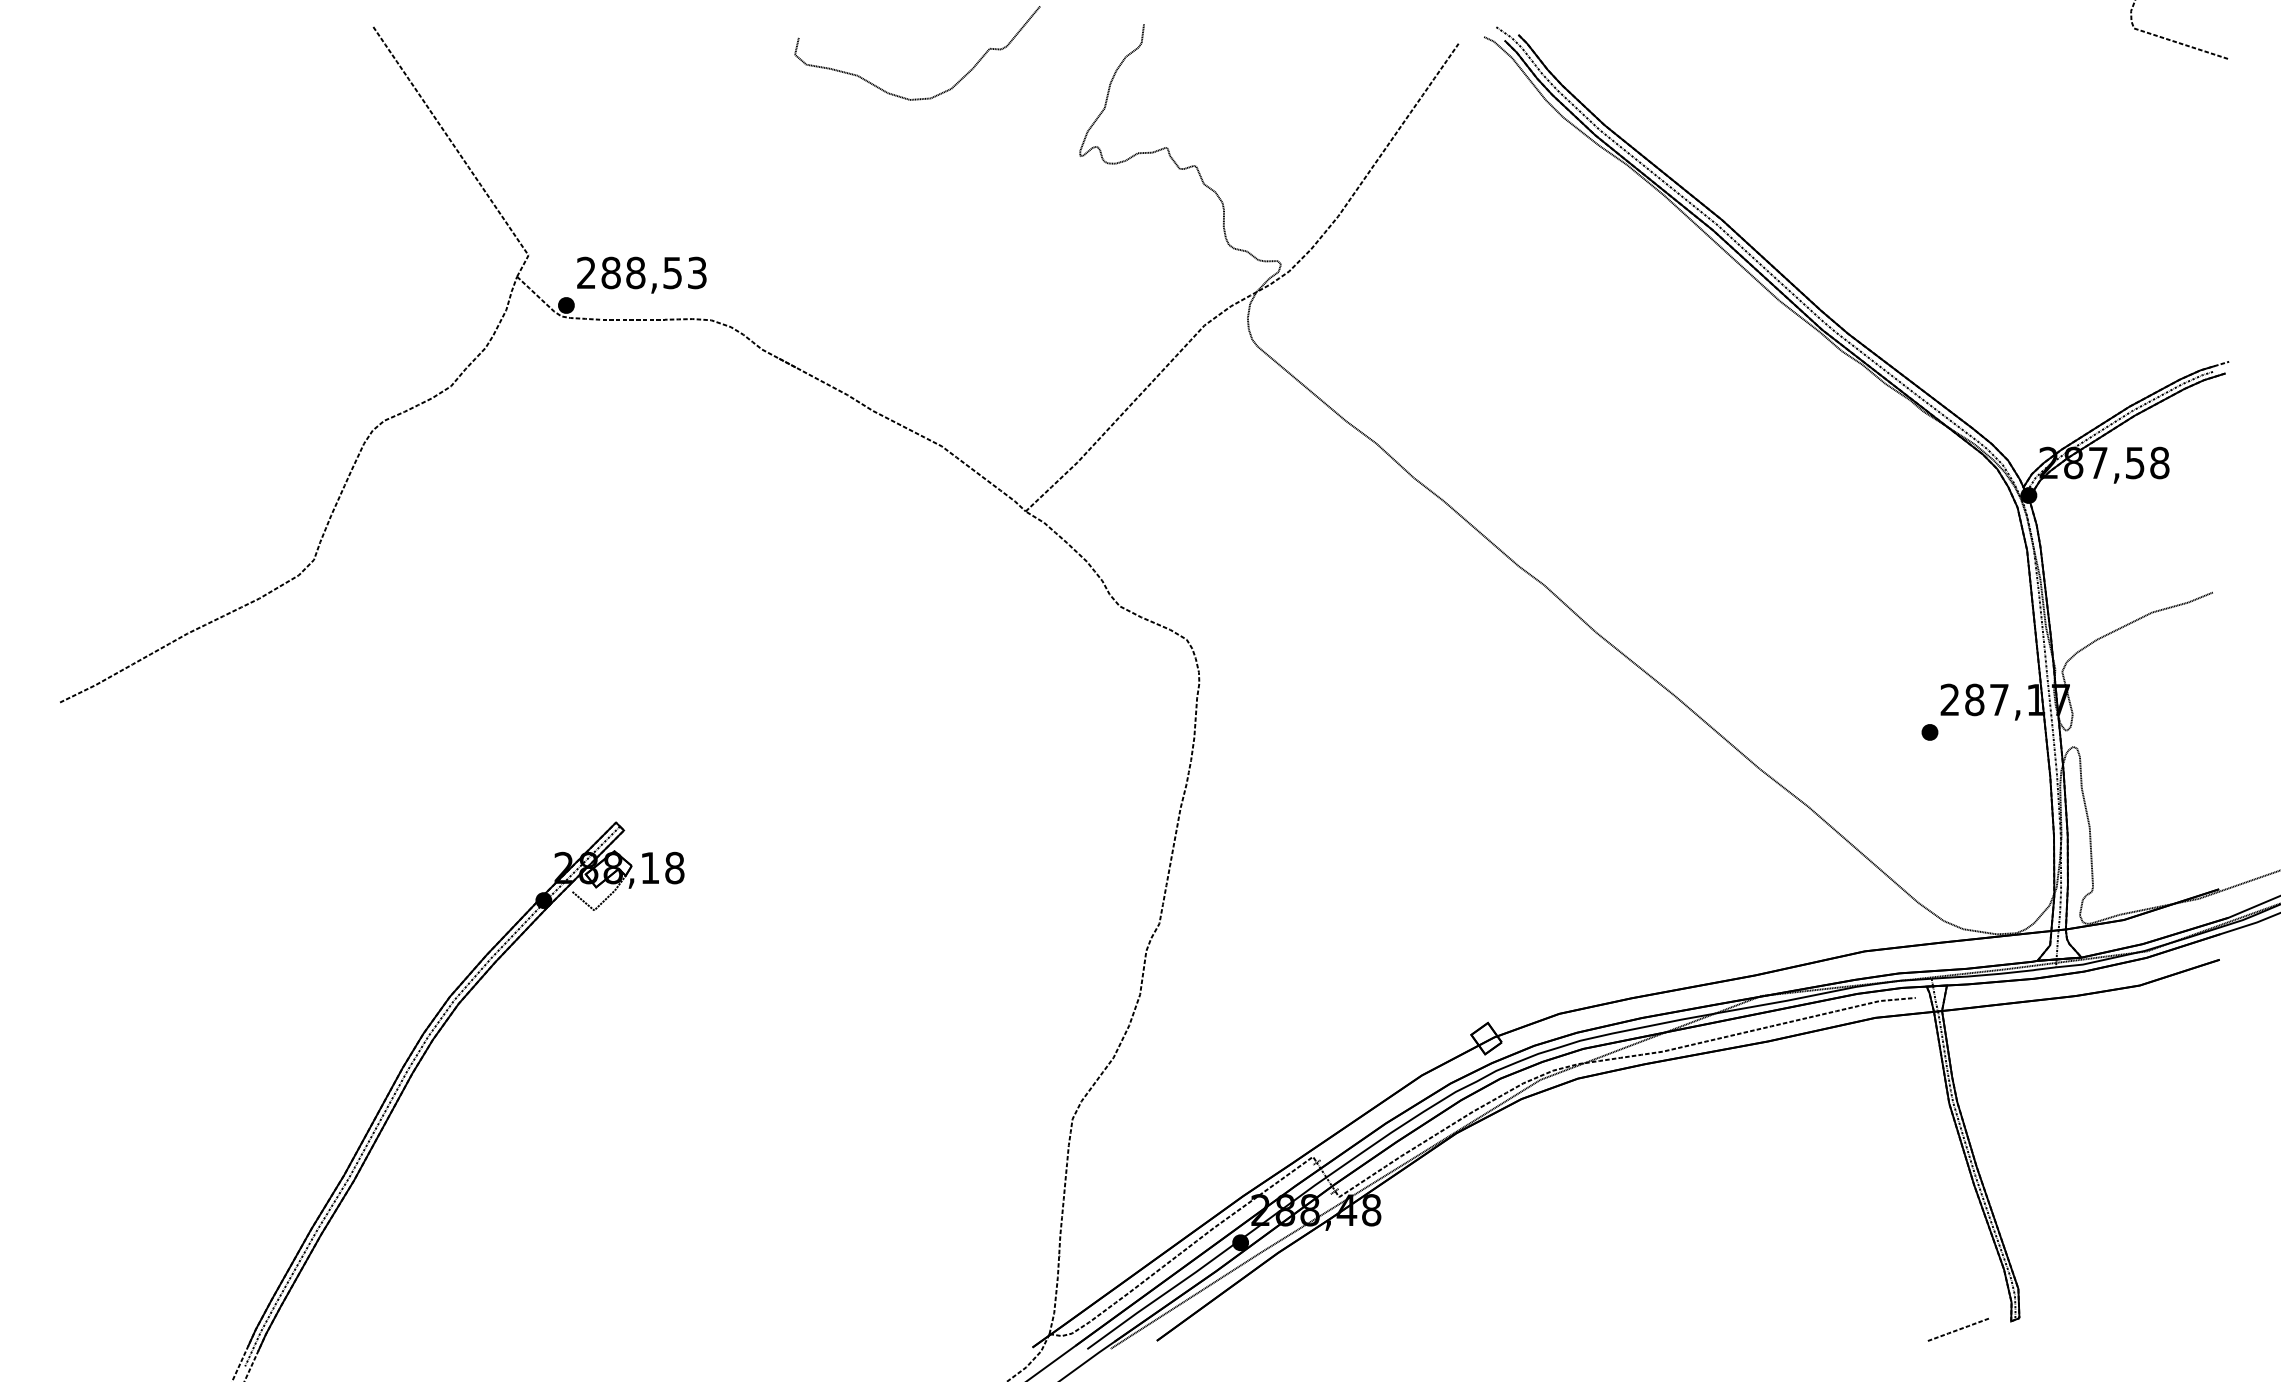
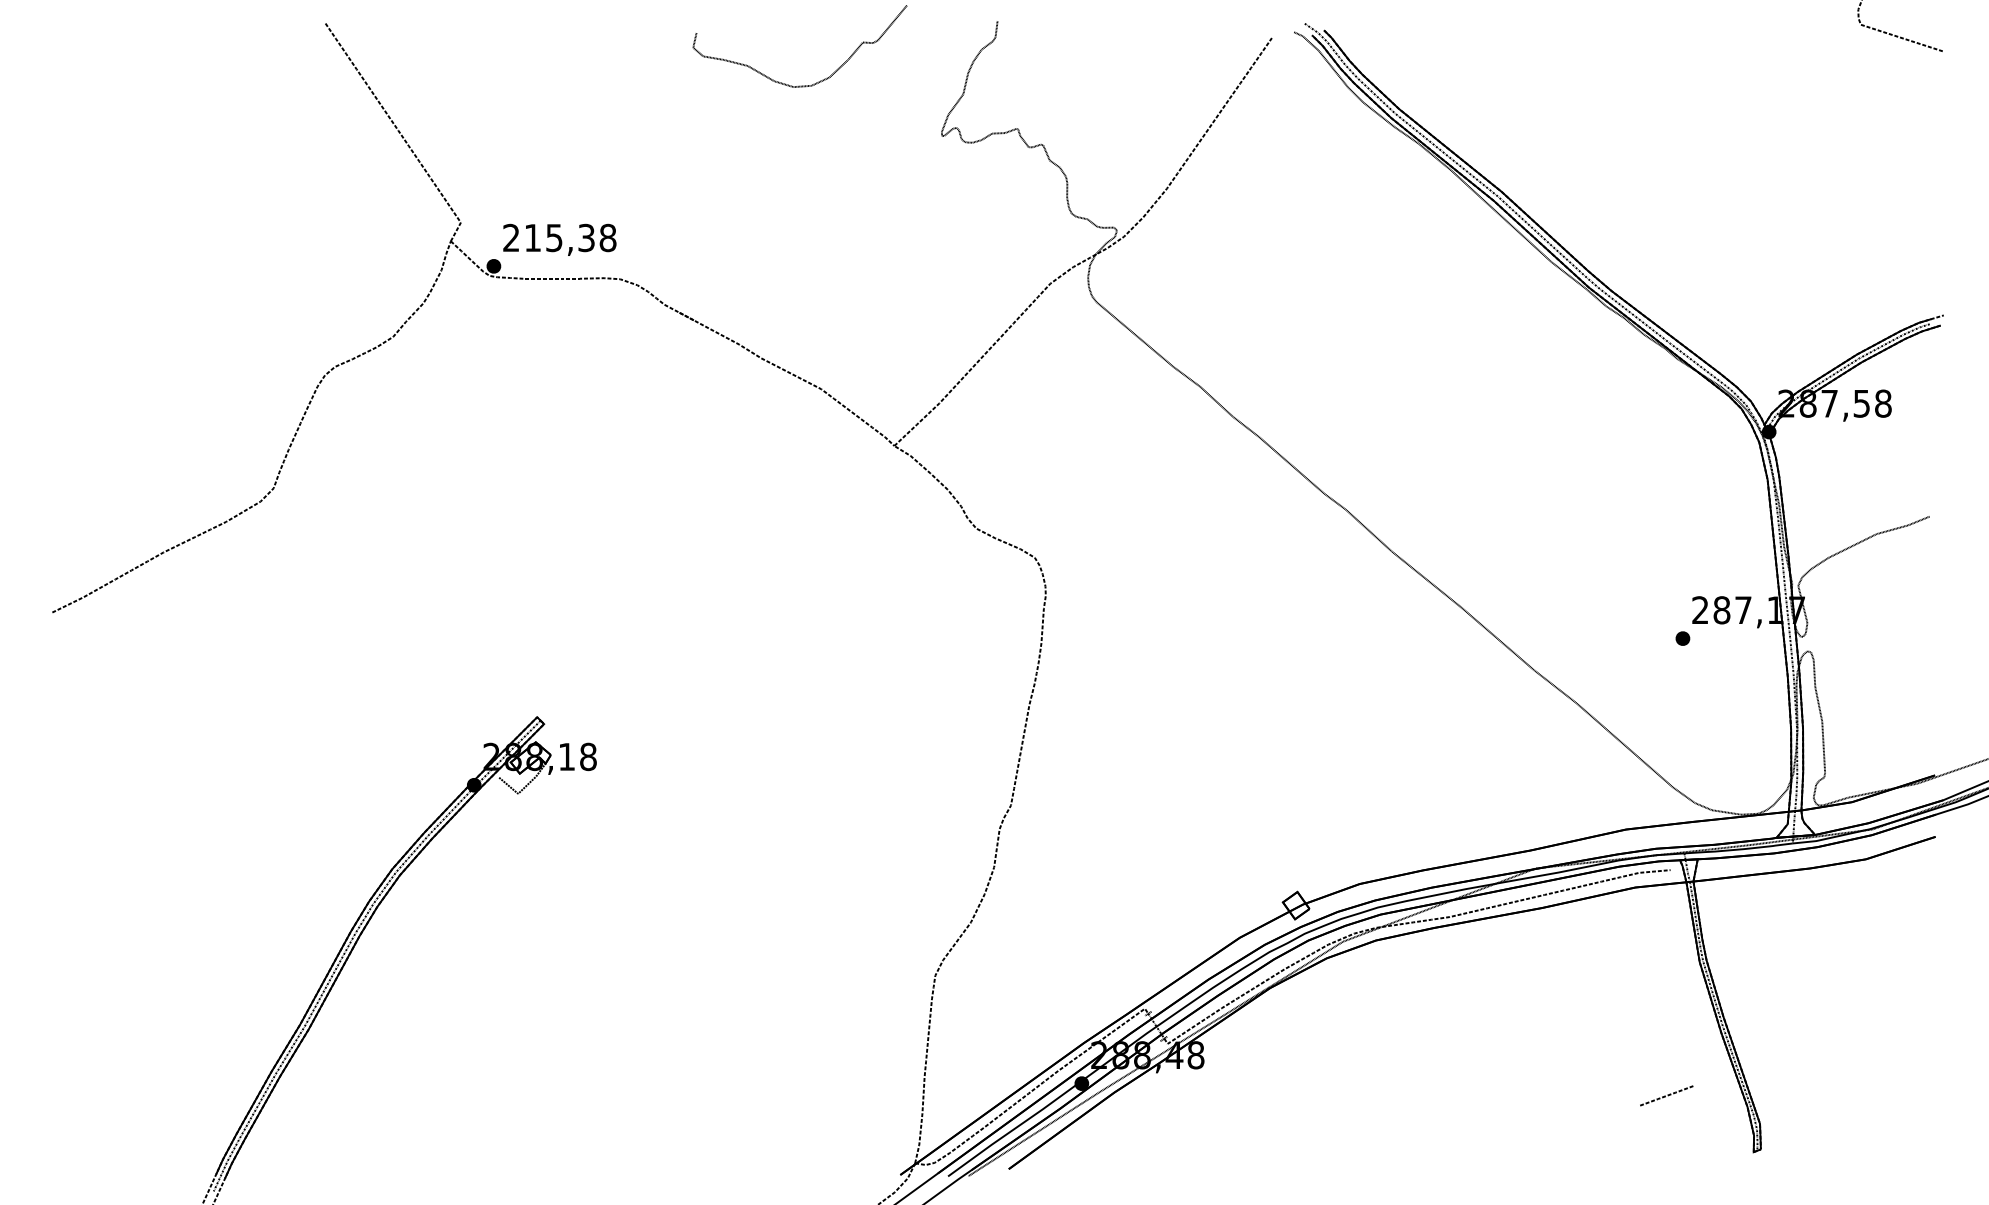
text: (654, 272) -> (570, 237), 288,53 -> 215,38
line: (1957, 1329) -> (1665, 1095), moved

